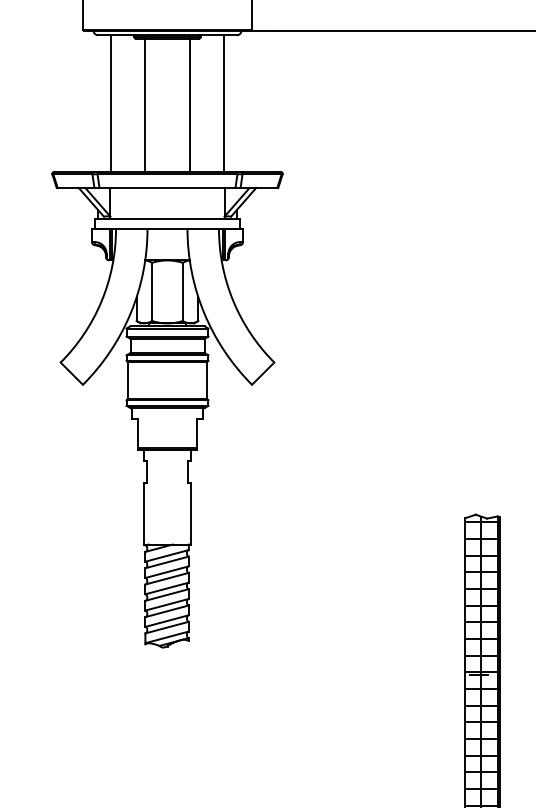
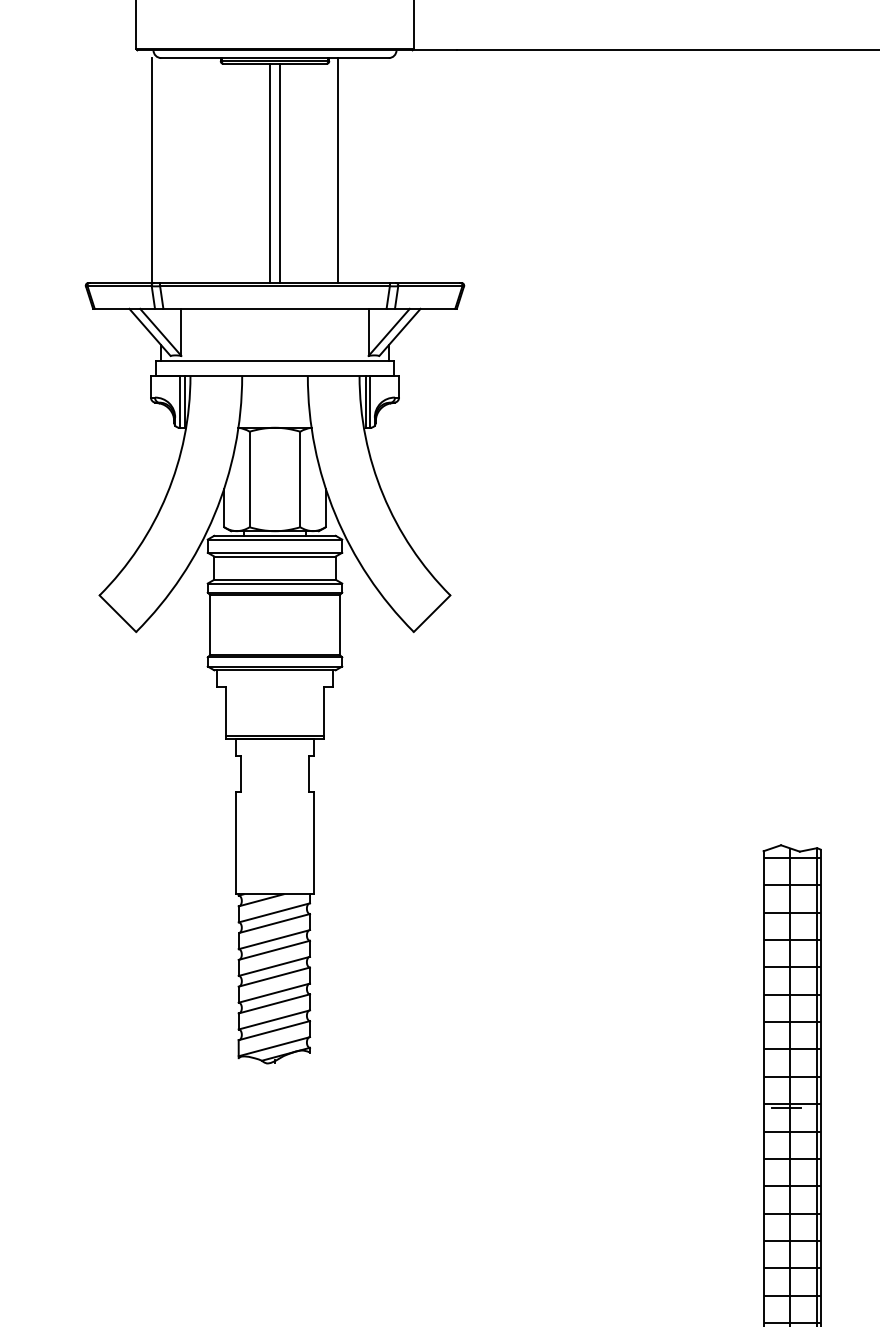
line: (111, 103) -> (151, 170), moved
line: (223, 103) -> (337, 170), moved
line: (145, 105) -> (270, 173), moved
line: (189, 105) -> (279, 173), moved

